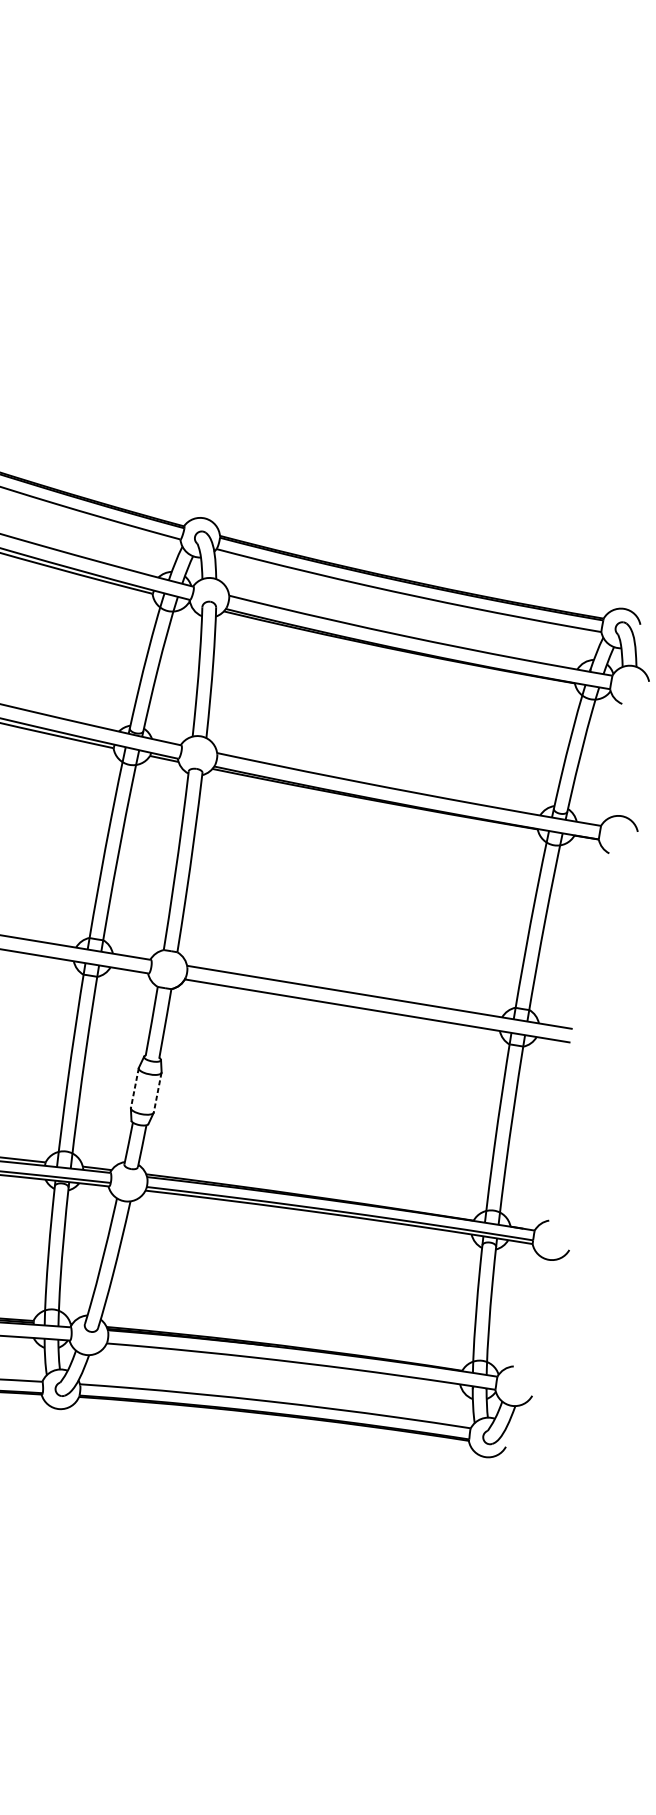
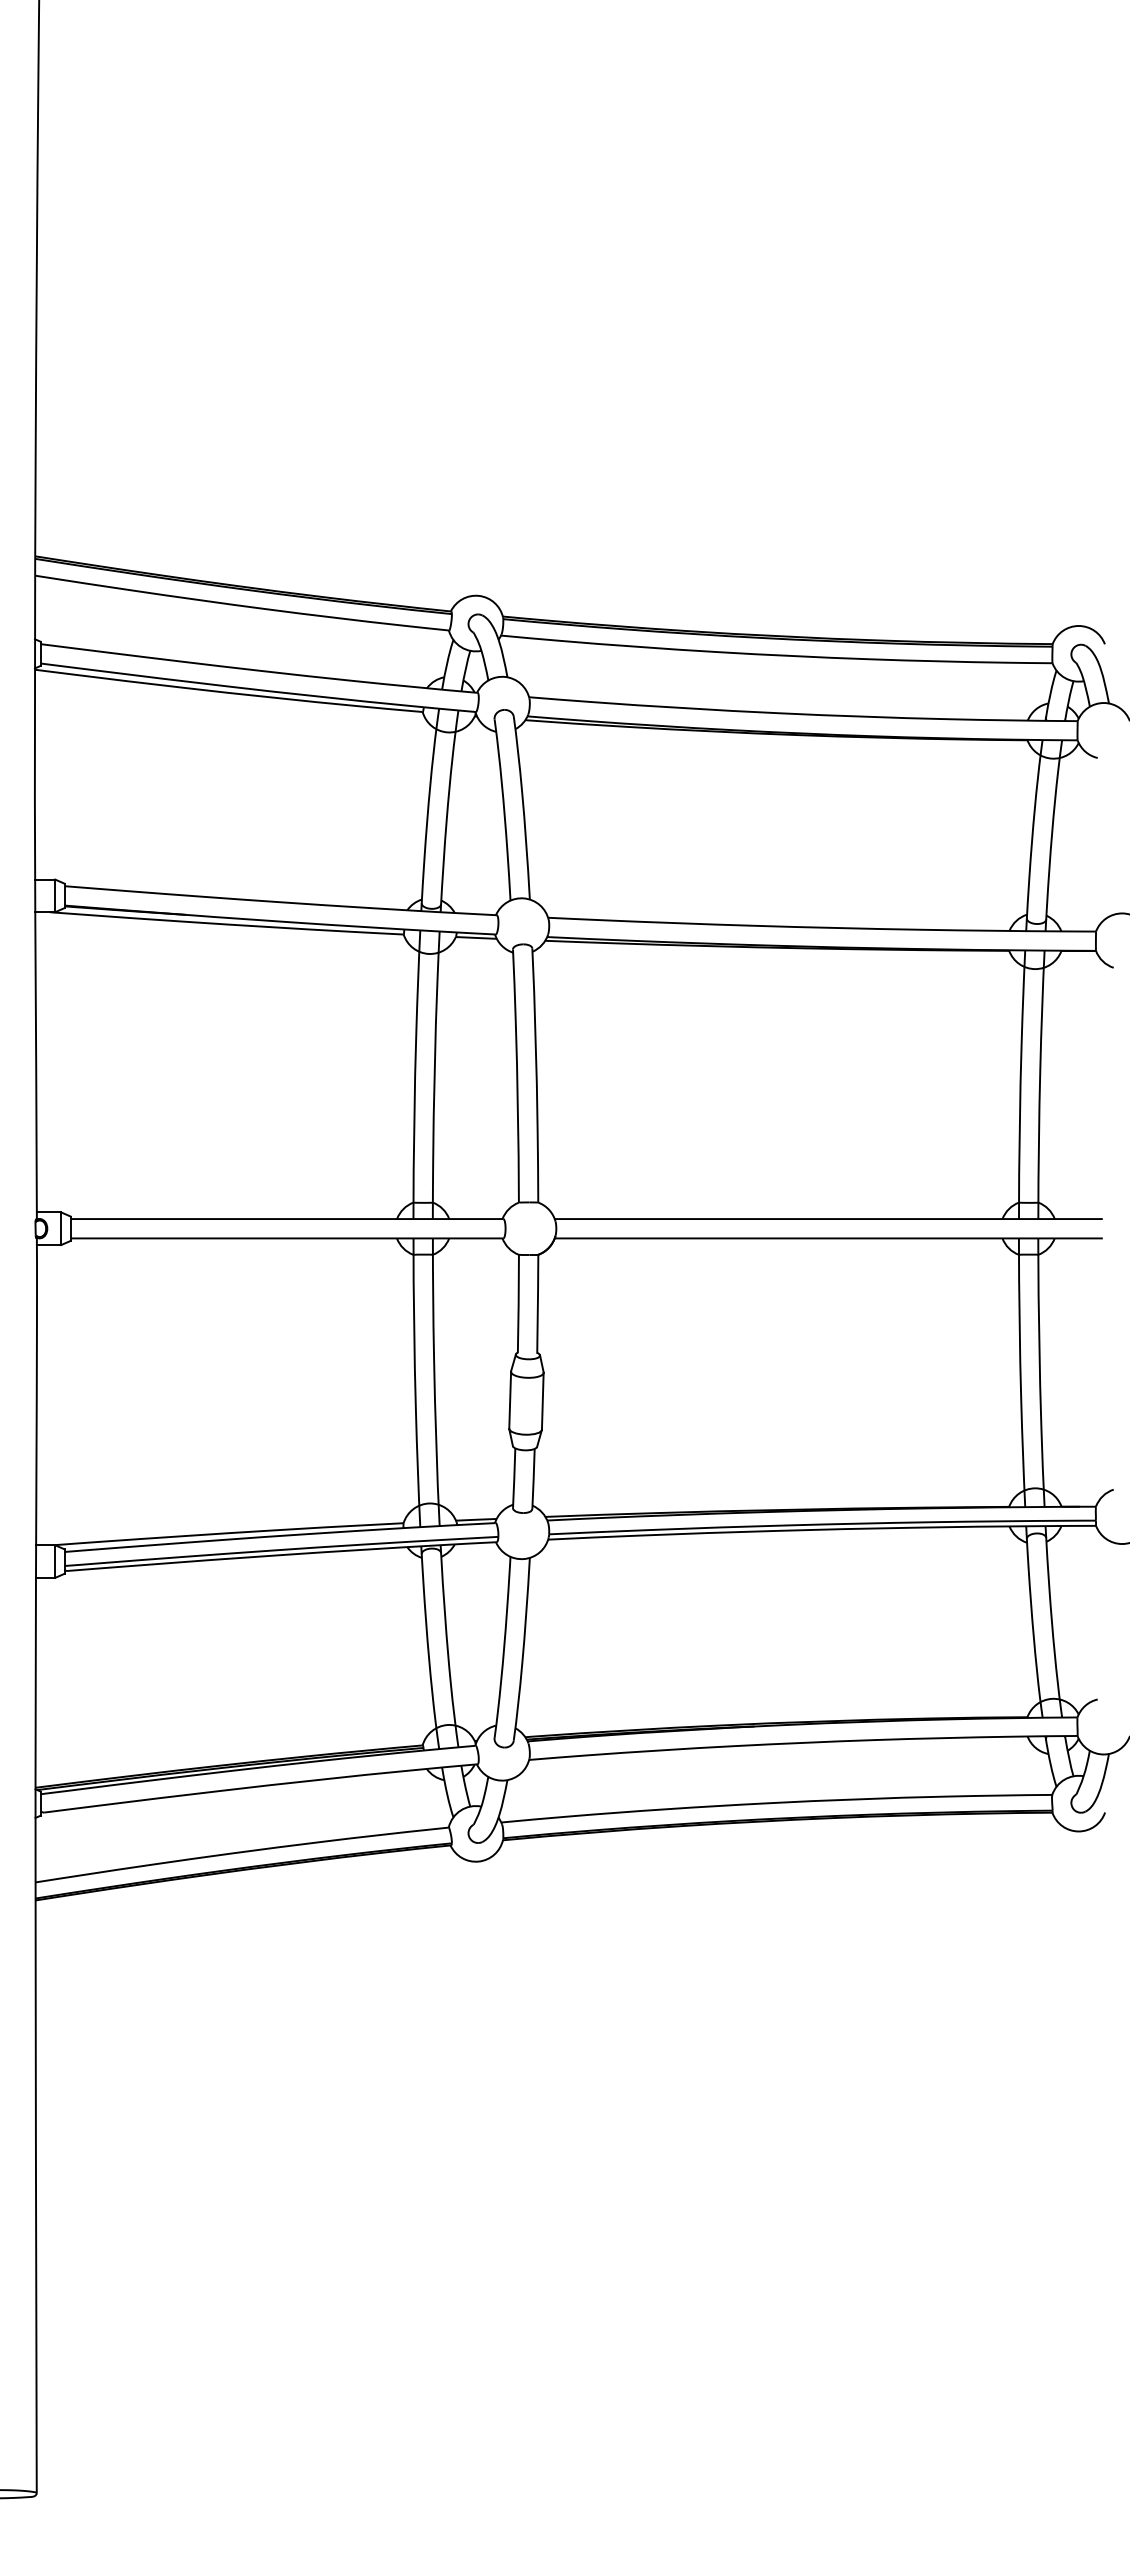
line: (135, 1088) -> (510, 1400), dashed -> solid
line: (157, 1092) -> (542, 1401), dashed -> solid

